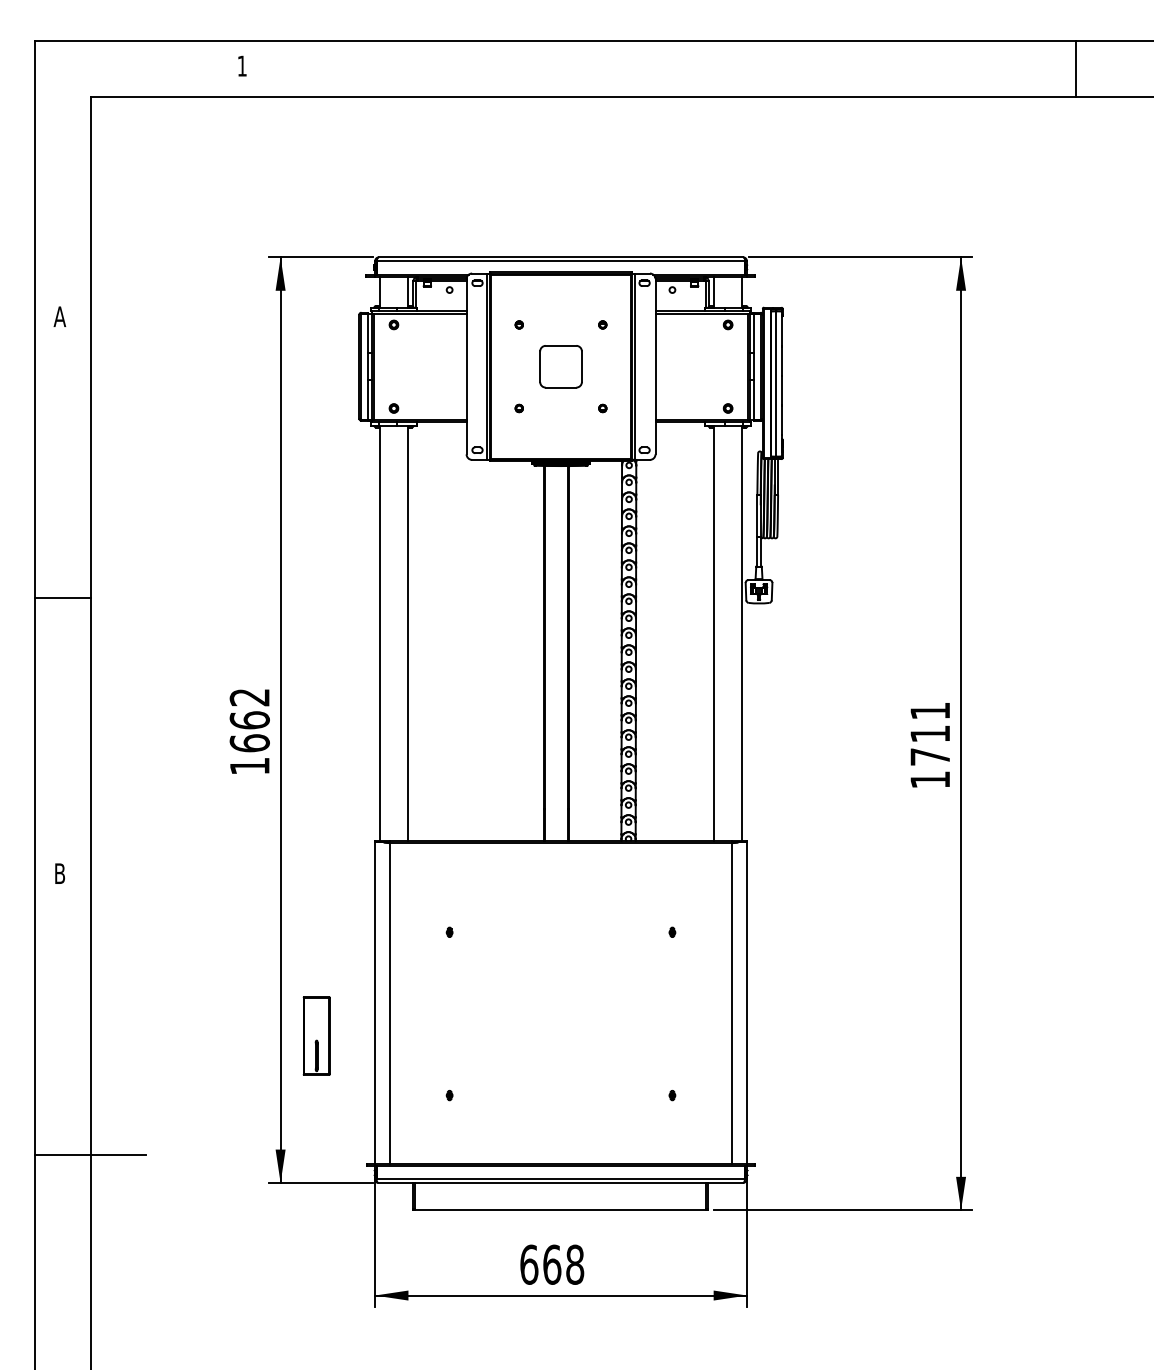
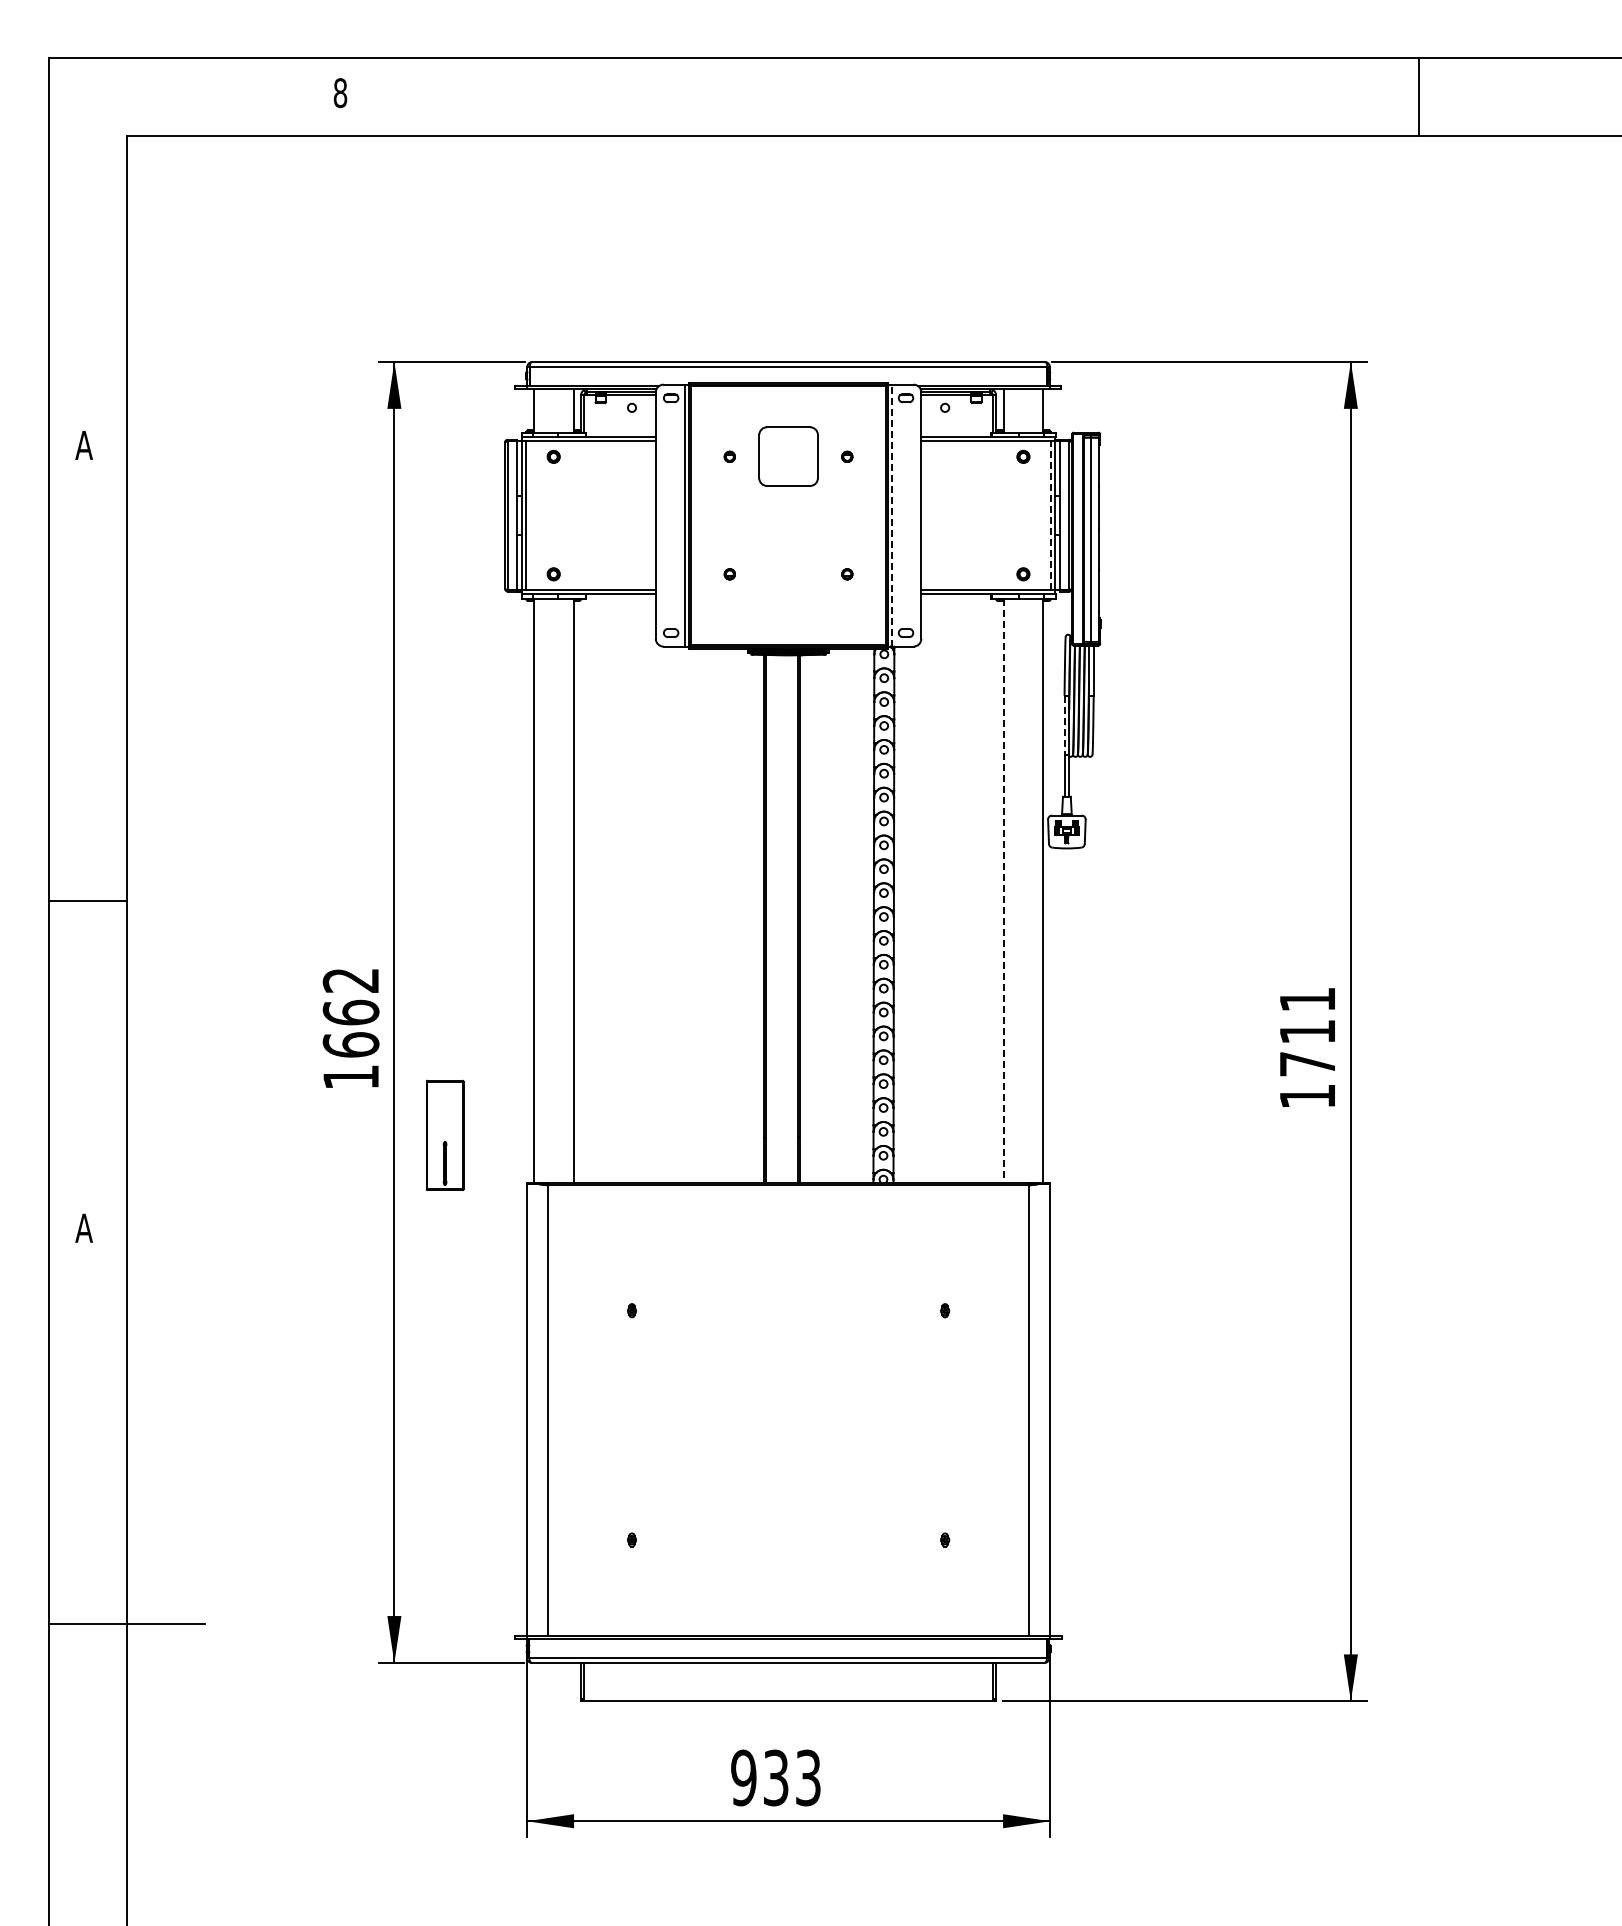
text: (242, 66) -> (340, 93), 1 -> 8
line: (1076, 68) -> (1418, 96), moved
part: (560, 366) -> (788, 456), moved
line: (634, 366) -> (892, 515), solid -> dashed
line: (747, 366) -> (1050, 515), solid -> dashed
line: (757, 516) -> (1064, 725), solid -> dashed
line: (62, 597) -> (87, 900), moved
line: (713, 634) -> (1003, 891), solid -> dashed
text: (59, 873) -> (83, 1227), B -> A
part: (316, 1035) -> (445, 1134), moved
text: (552, 1264) -> (776, 1777), 668 -> 933

